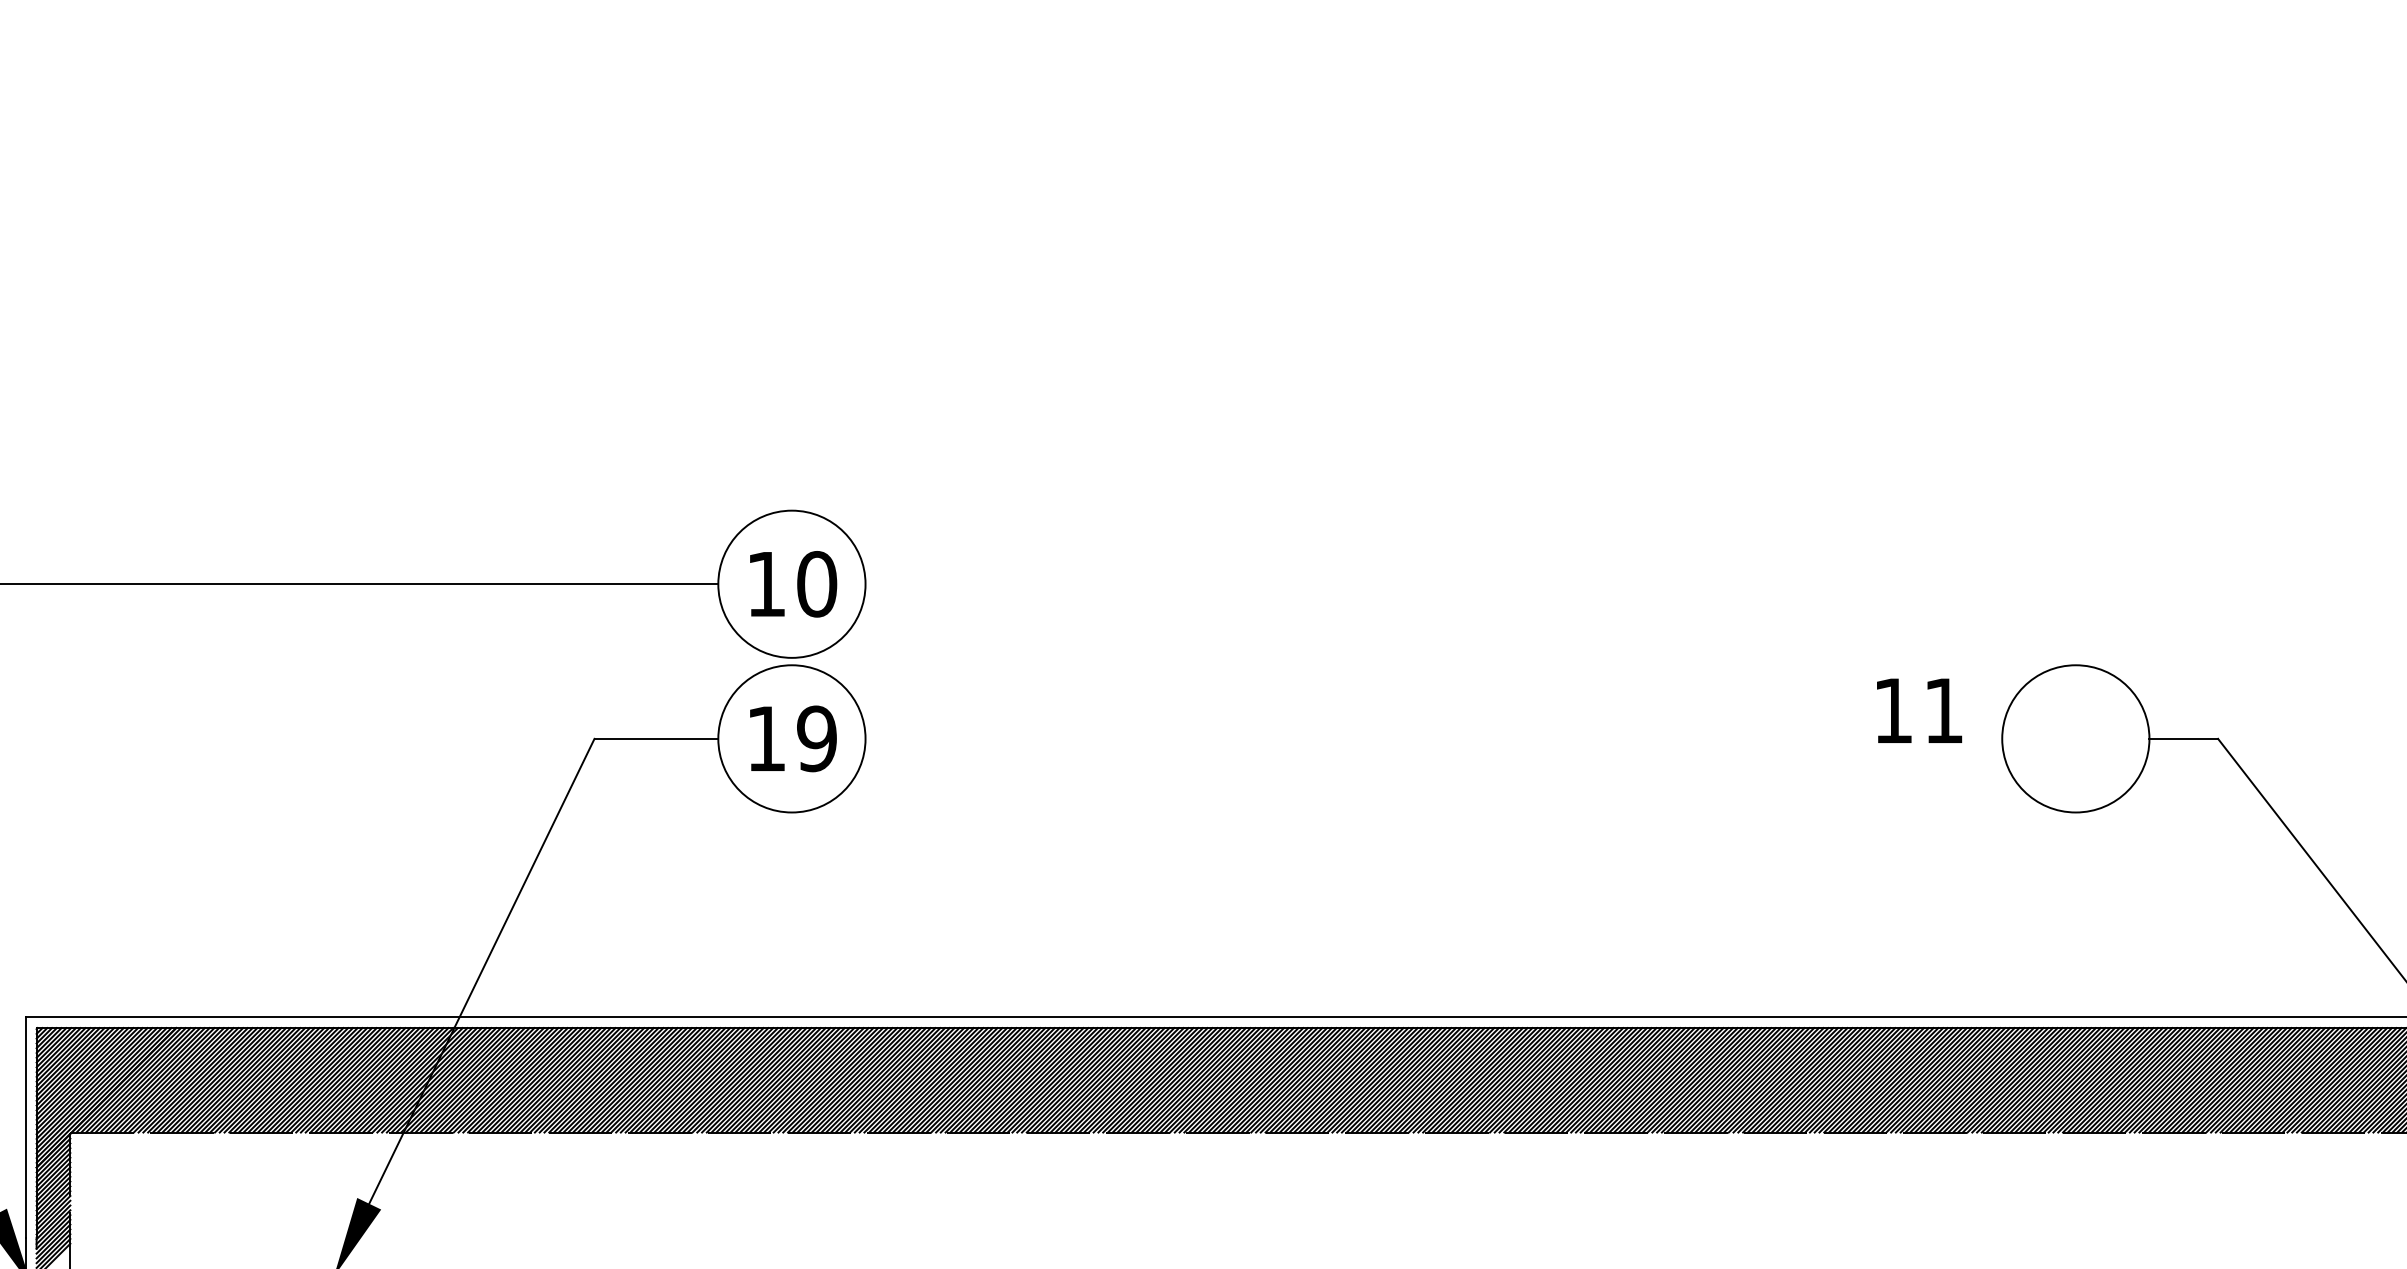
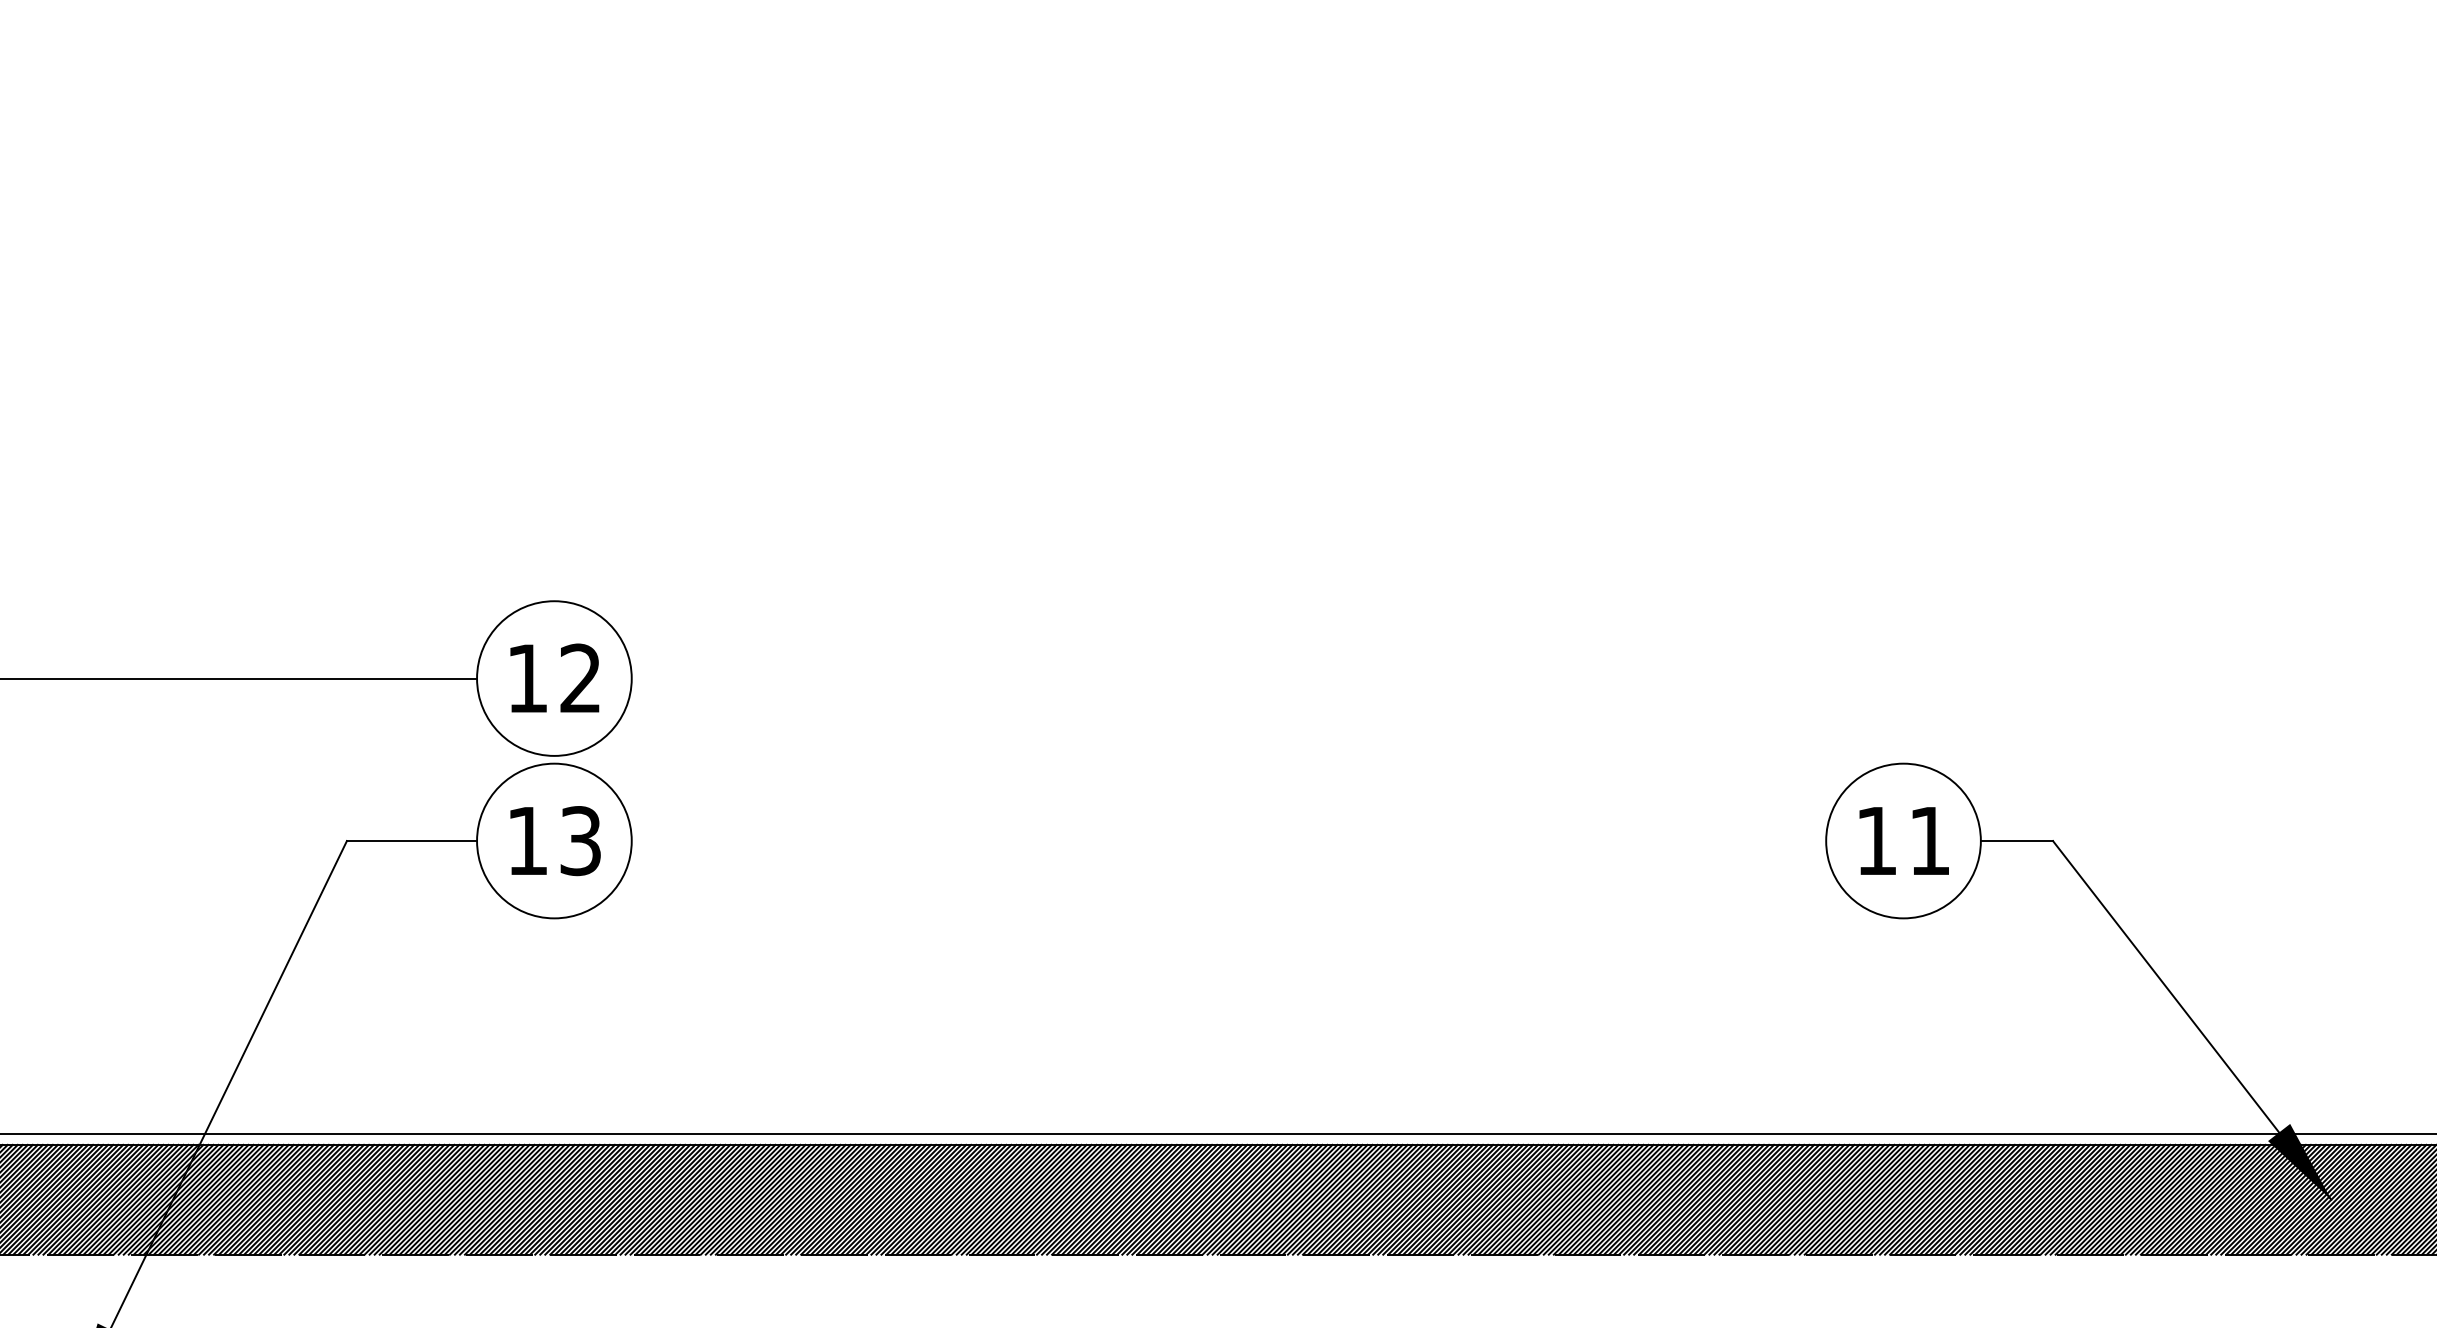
text: (817, 584) -> (581, 678), 10 -> 12
text: (1919, 710) -> (1904, 840), moved
text: (816, 738) -> (580, 840), 19 -> 13

